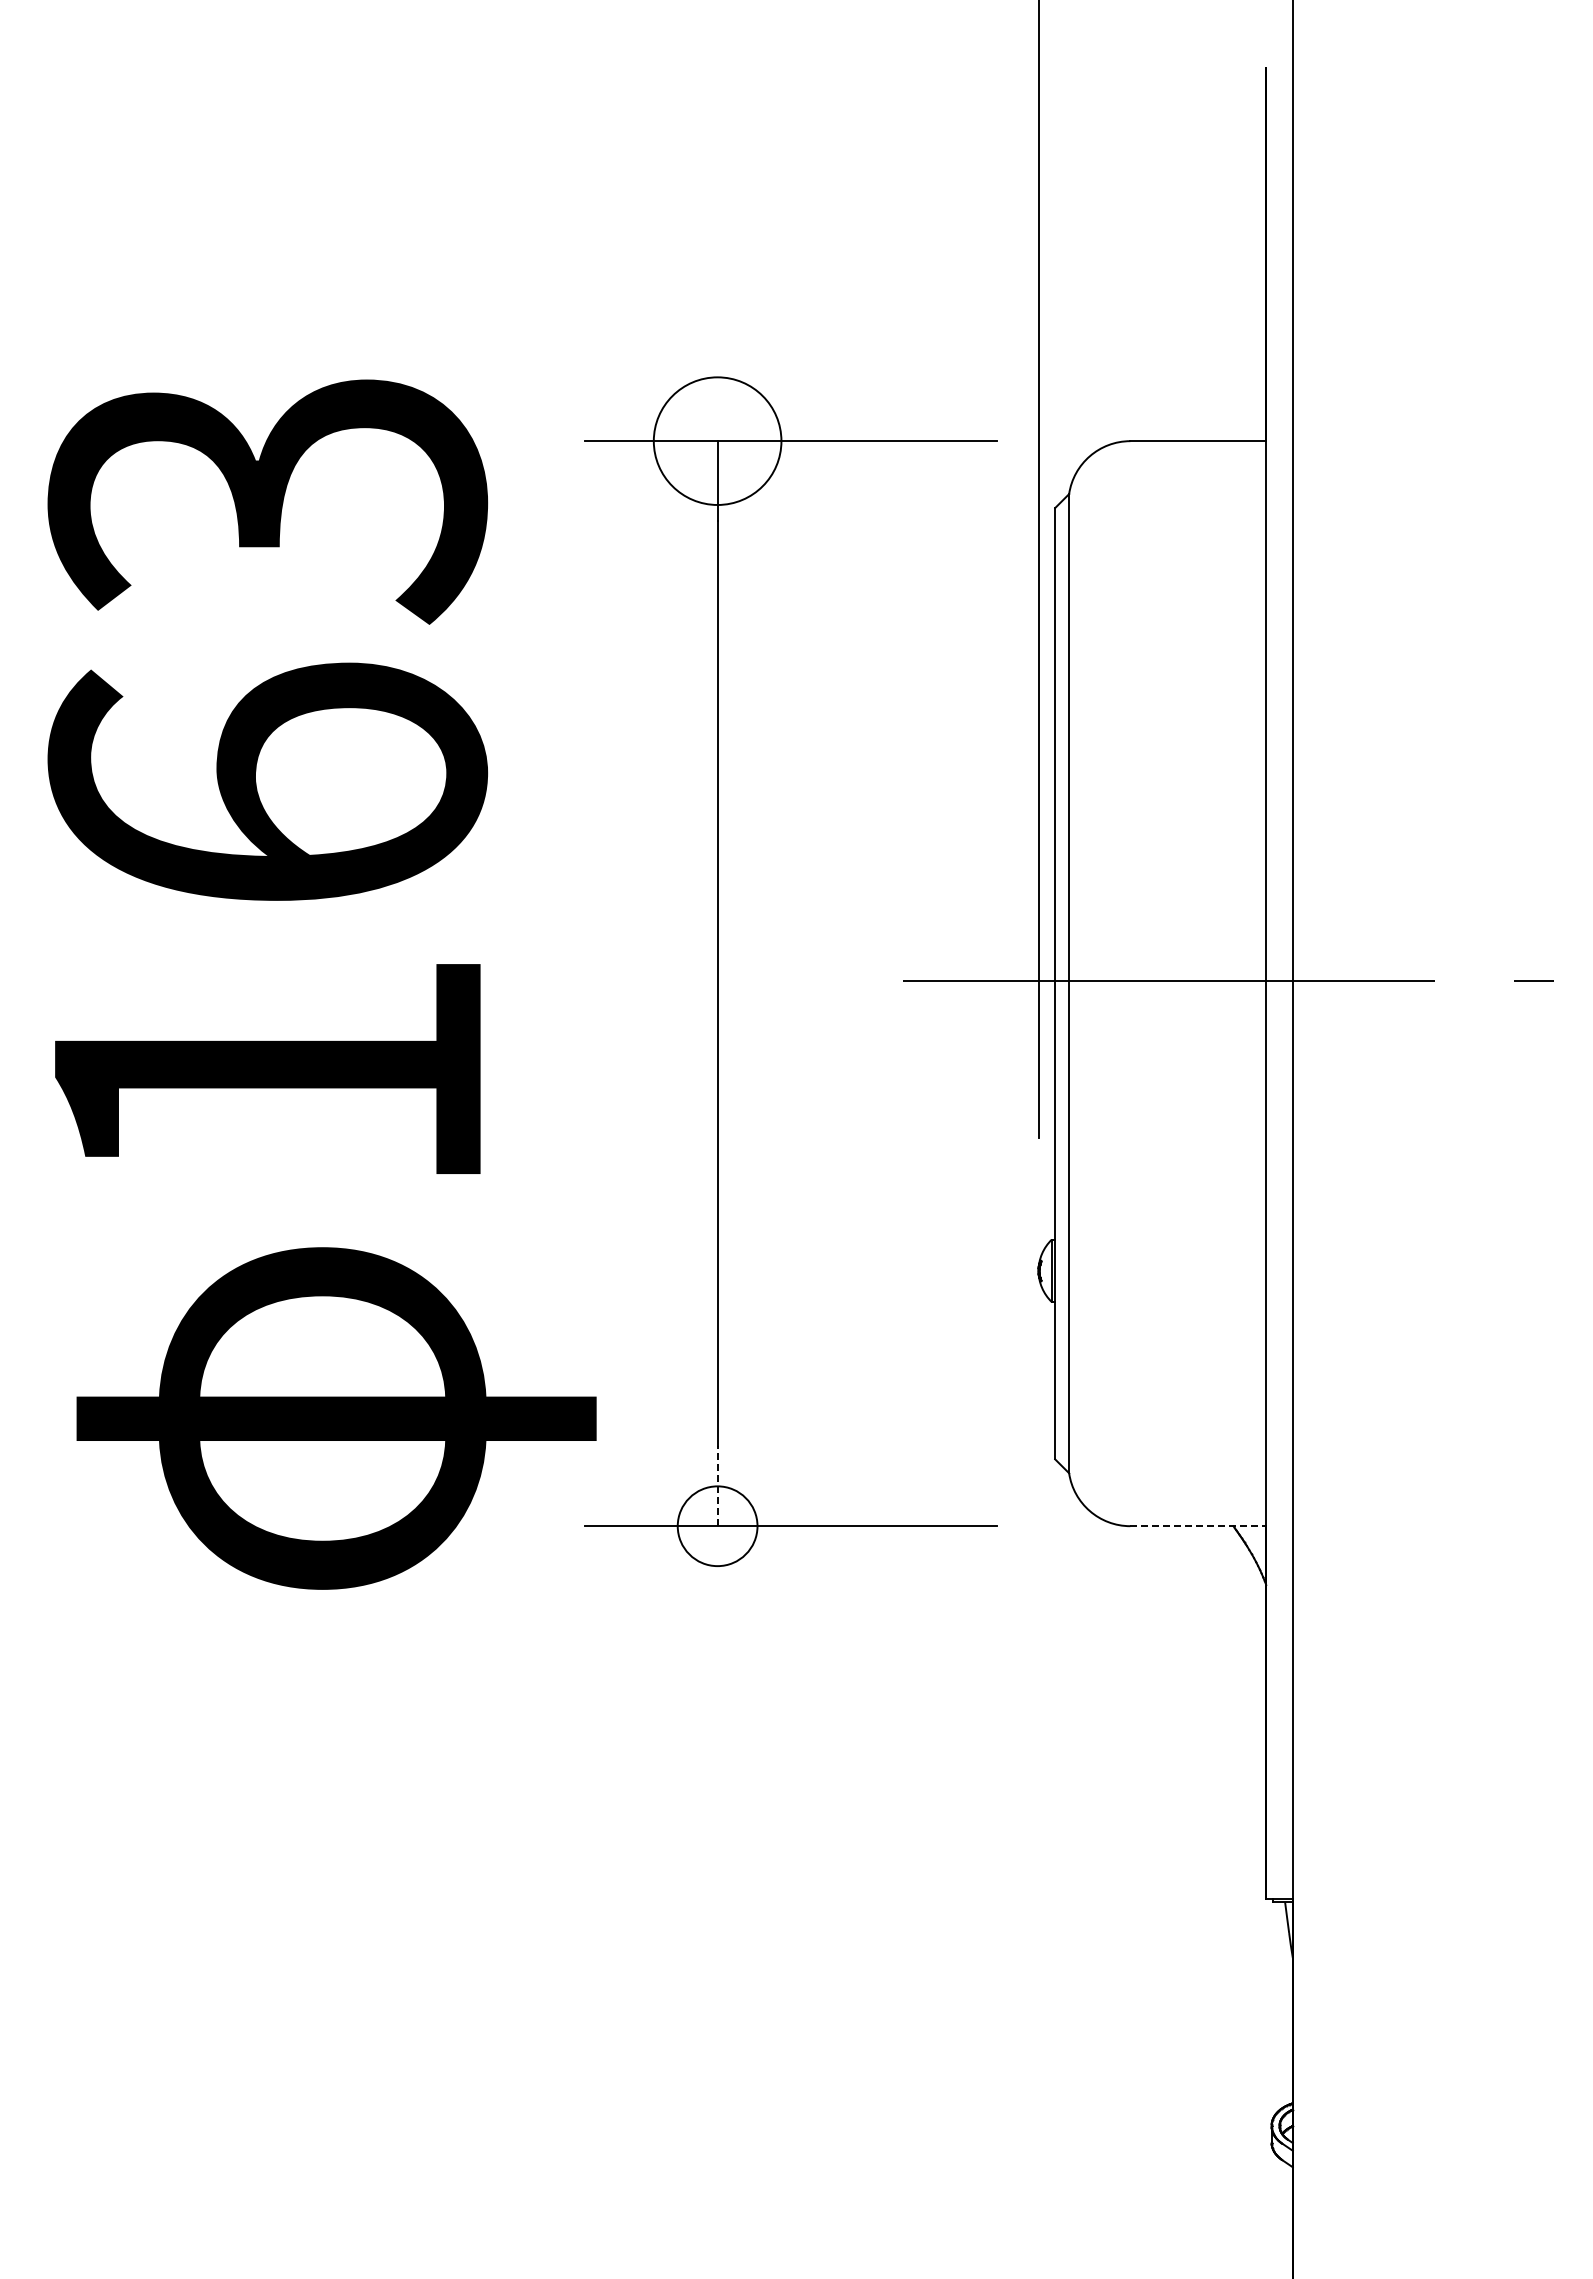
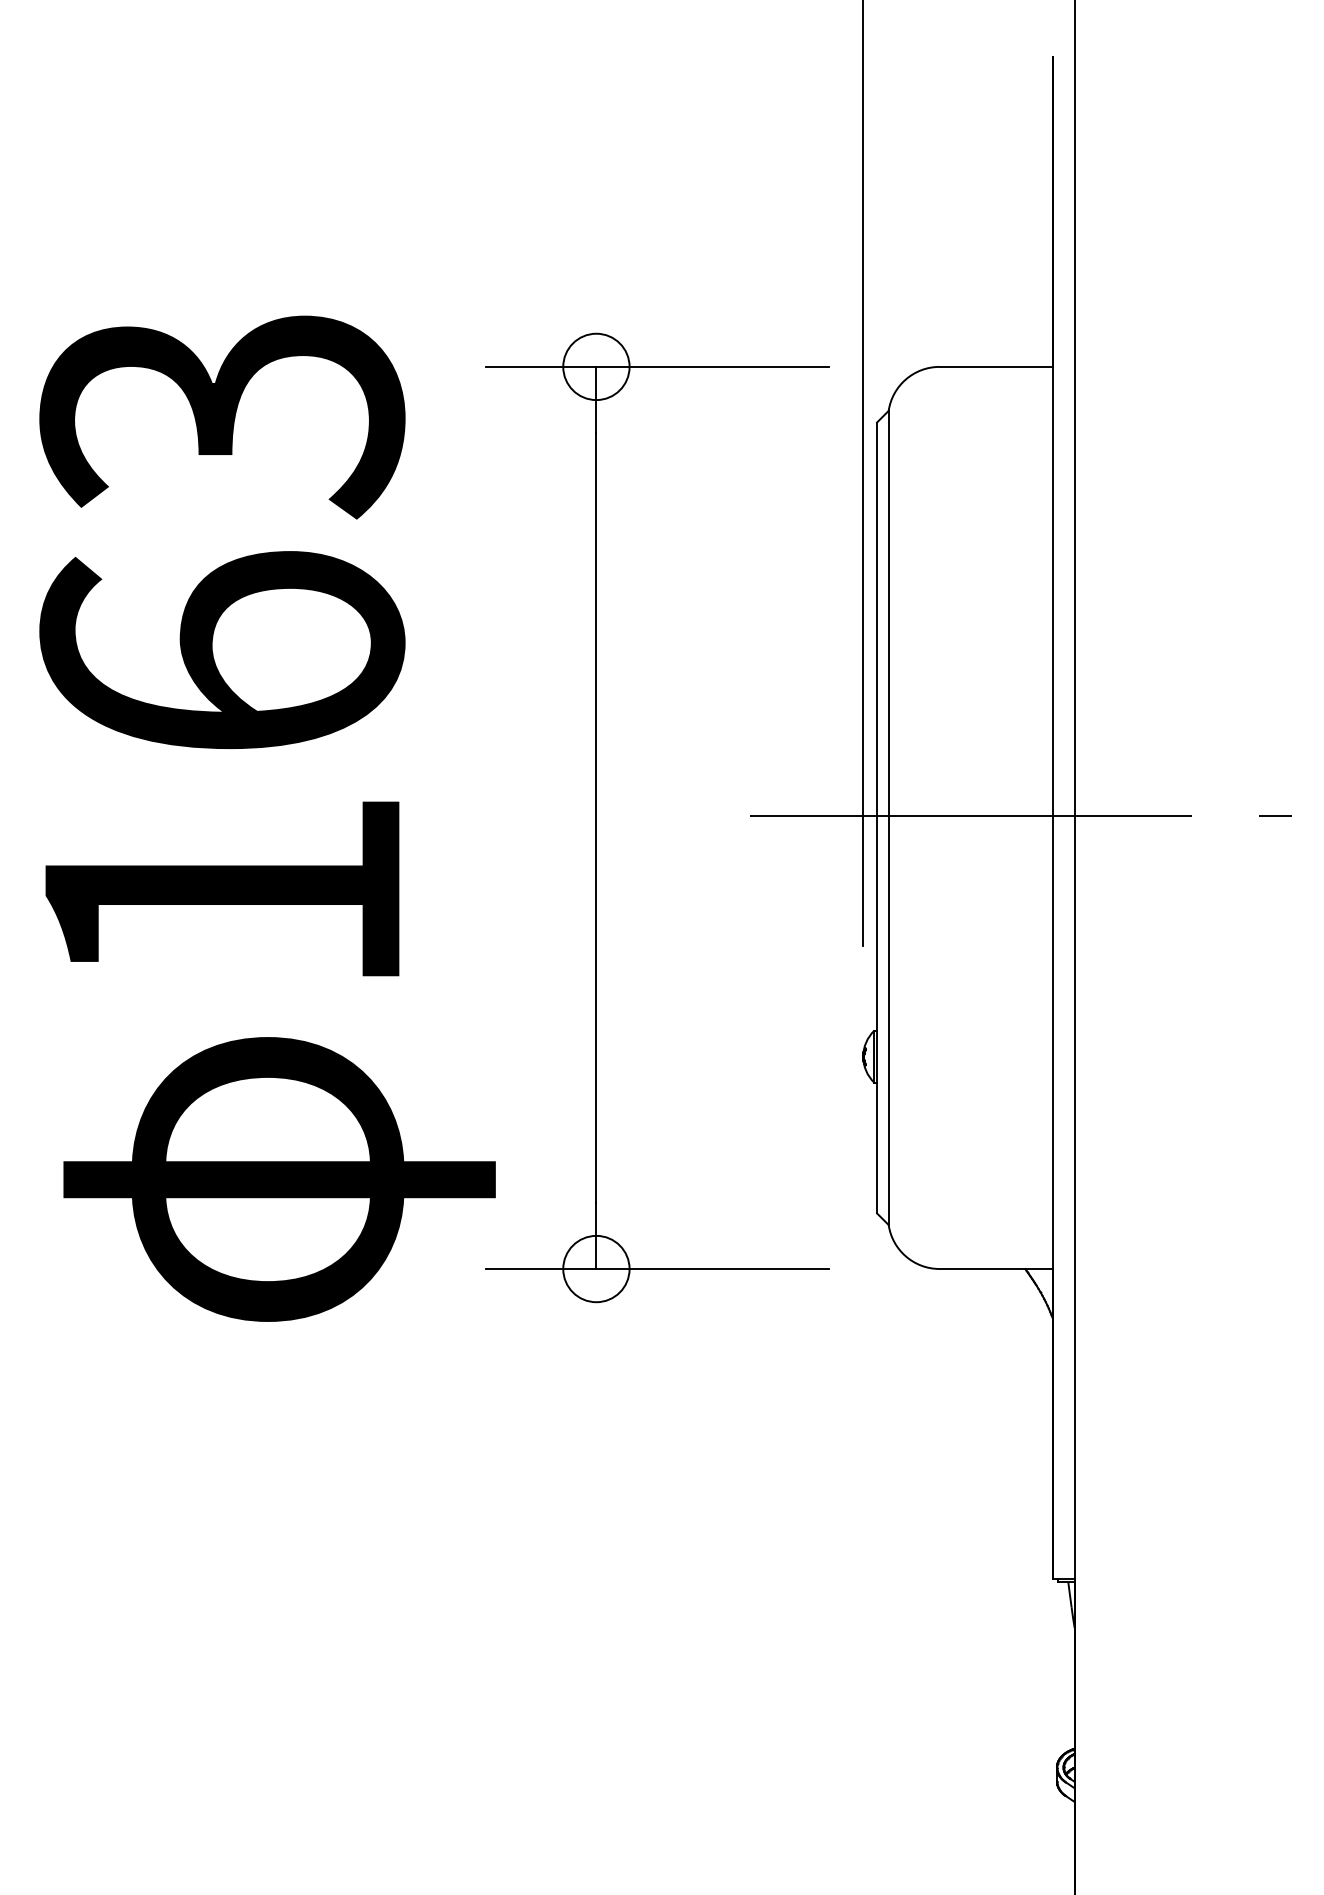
circle: (717, 441) -> (596, 367), size x0.62
line: (717, 1486) -> (596, 1235), dashed -> solid
line: (1198, 1526) -> (996, 1269), dashed -> solid

